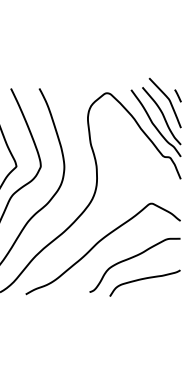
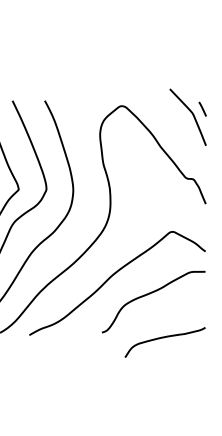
part: (155, 121) -> (177, 138), removed
curve: (144, 279) -> (164, 338), moved

